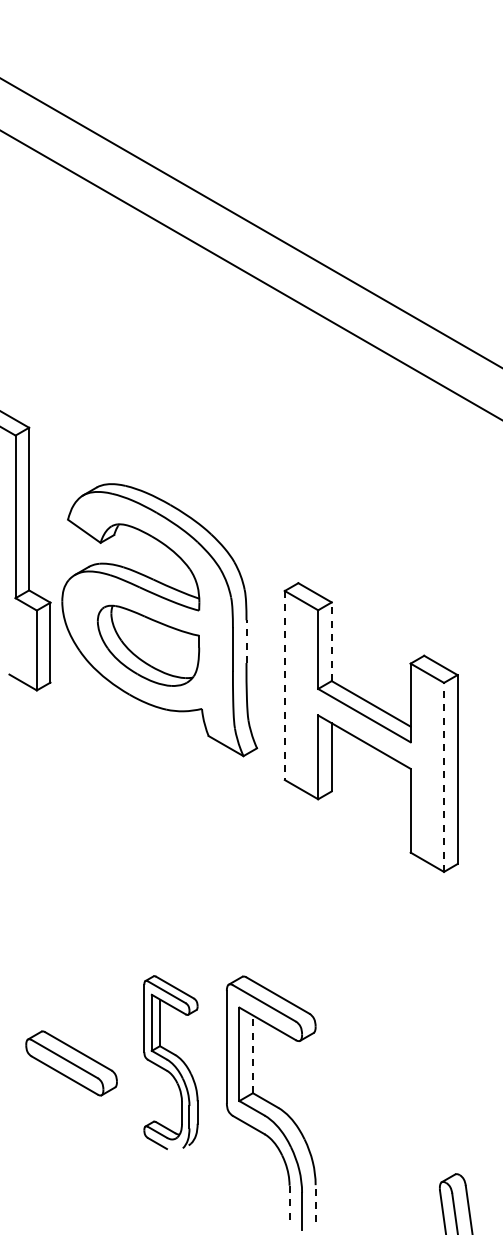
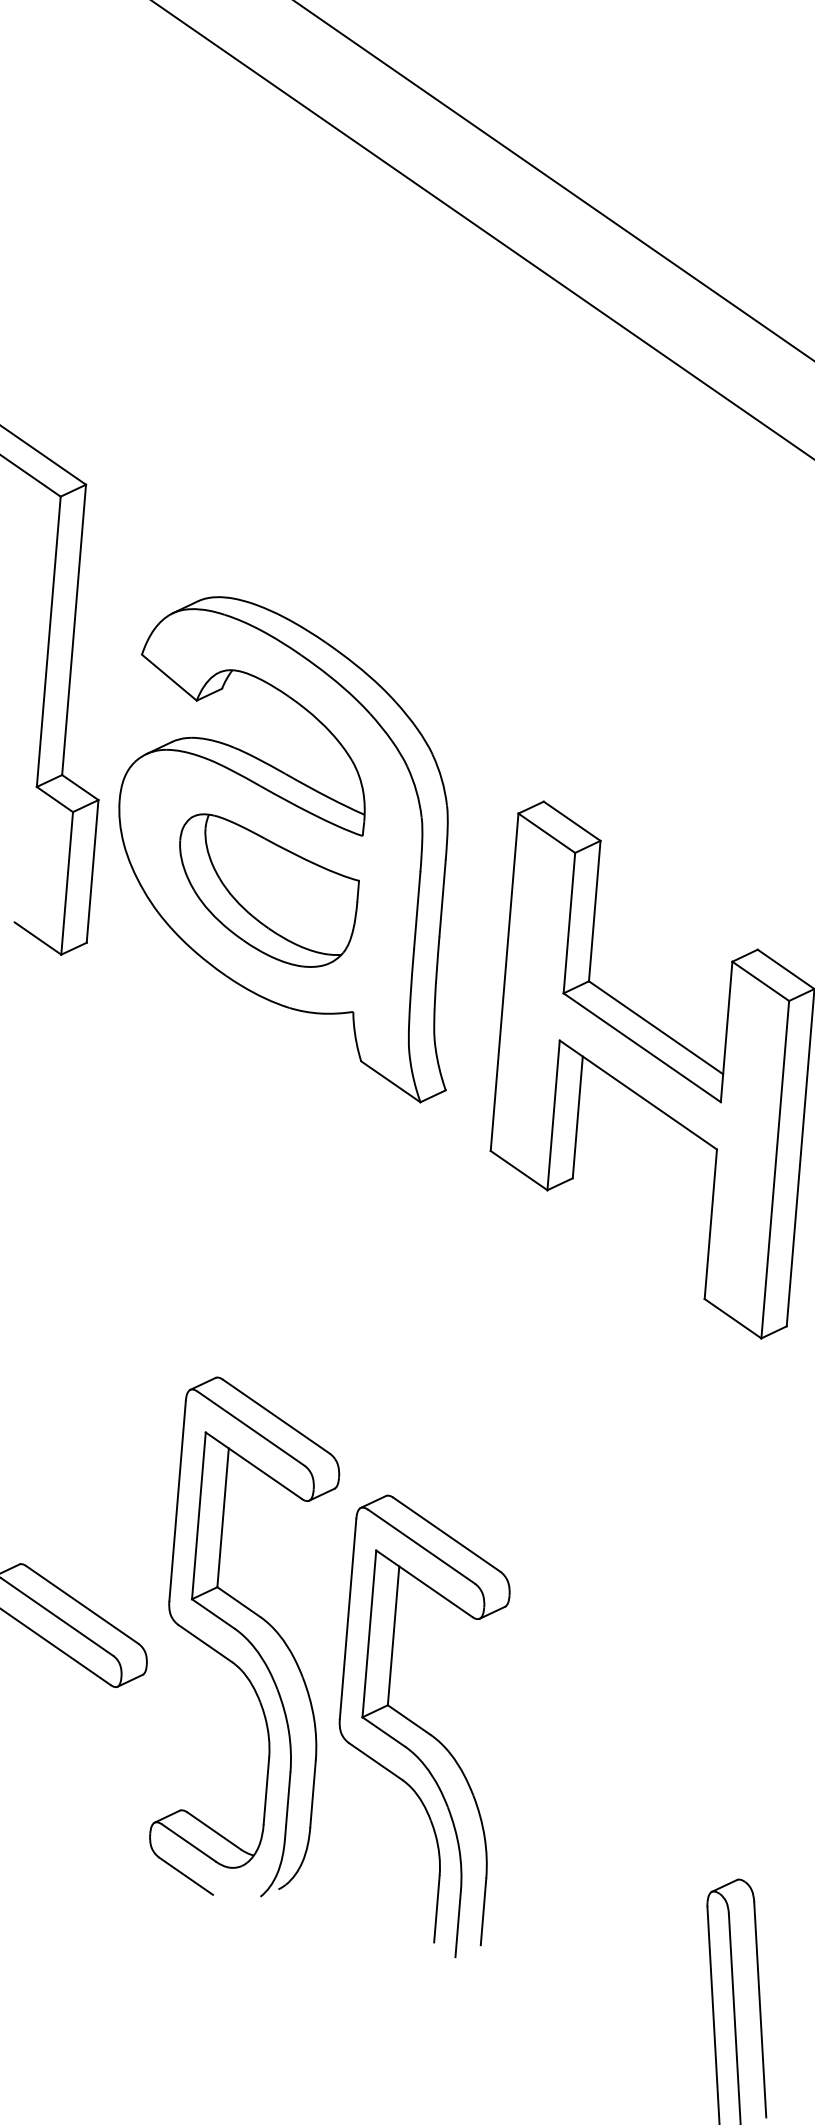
line: (246, 641) -> (442, 898), dashed -> solid
line: (331, 641) -> (594, 910), dashed -> solid
line: (284, 685) -> (504, 982), dashed -> solid
line: (444, 777) -> (776, 1169), dashed -> solid
line: (252, 1054) -> (392, 1636), dashed -> solid
part: (170, 1062) -> (245, 1638), size x1.67
line: (315, 1203) -> (483, 1911), dashed -> solid
line: (289, 1204) -> (436, 1909), dashed -> solid

